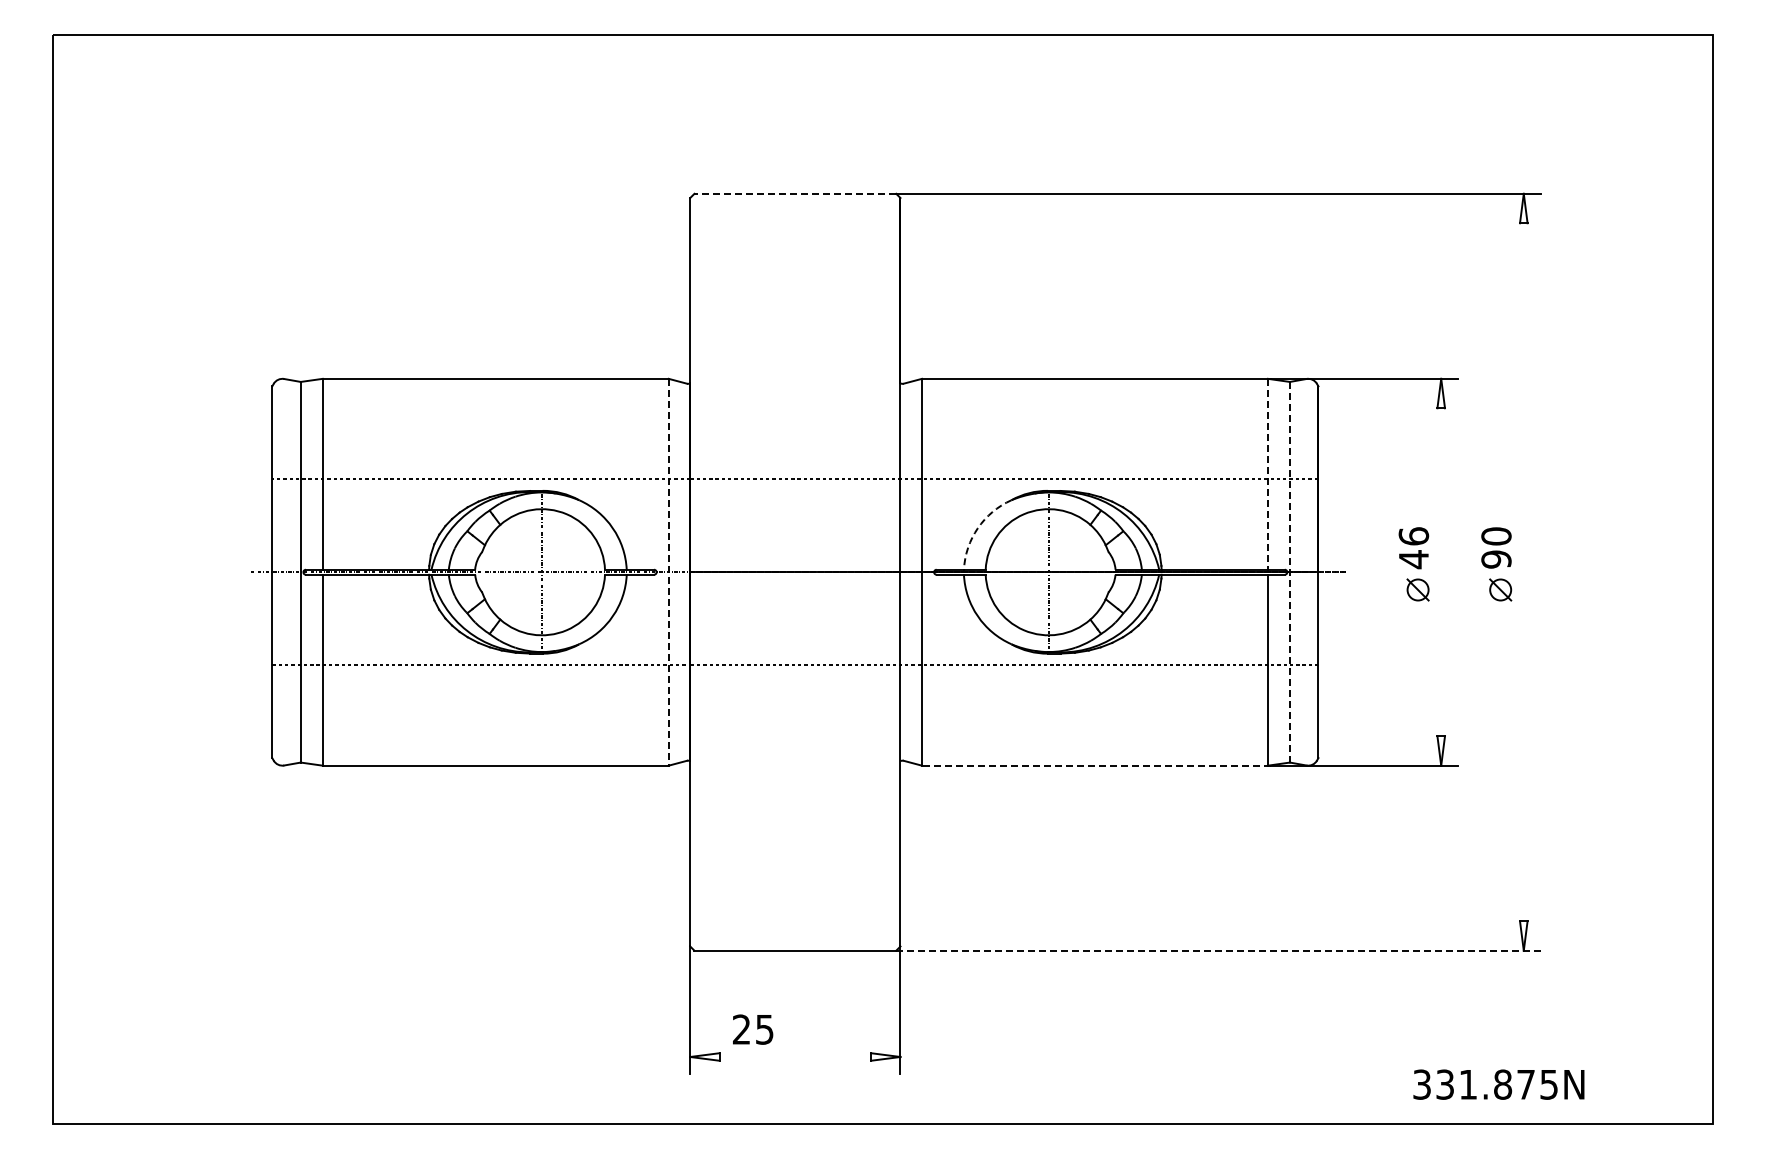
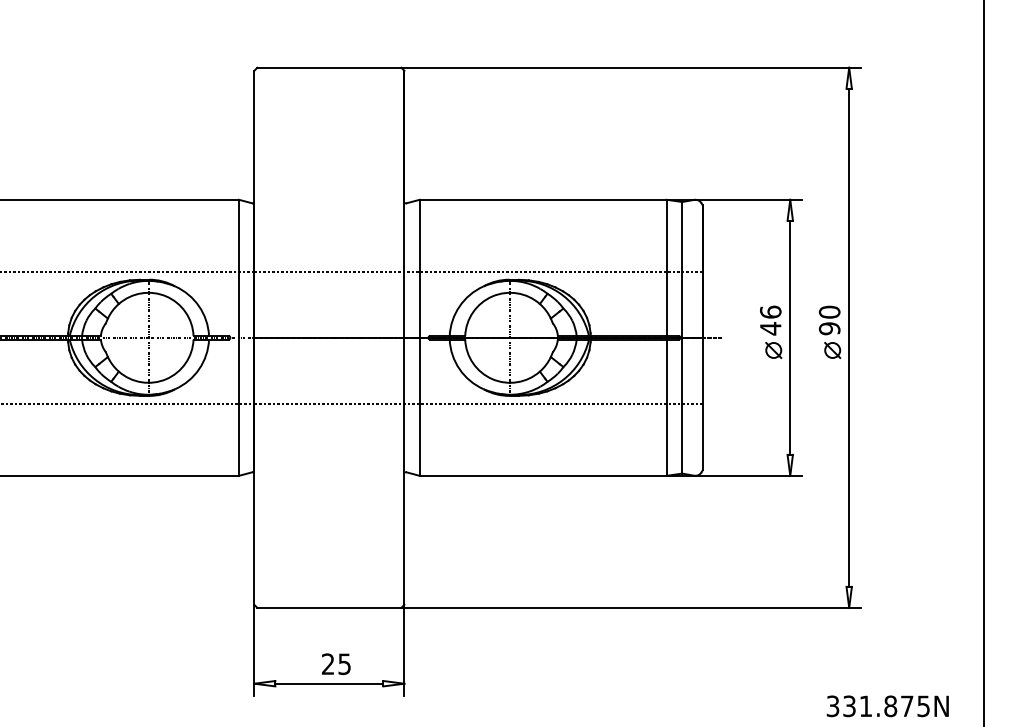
line: (795, 193) -> (329, 67), dashed -> solid
line: (1267, 474) -> (666, 268), dashed -> solid
arc: (977, 528) -> (459, 306), dashed -> solid
line: (668, 572) -> (238, 337), dashed -> solid
line: (1289, 572) -> (682, 337), dashed -> solid
line: (1441, 572) -> (790, 337), added
line: (1523, 572) -> (848, 337), added
line: (1095, 765) -> (543, 475), dashed -> solid
line: (1217, 950) -> (630, 607), dashed -> solid
text: (753, 1029) -> (336, 664), moved
line: (795, 1056) -> (329, 683), added
text: (1498, 1084) -> (887, 706), moved

